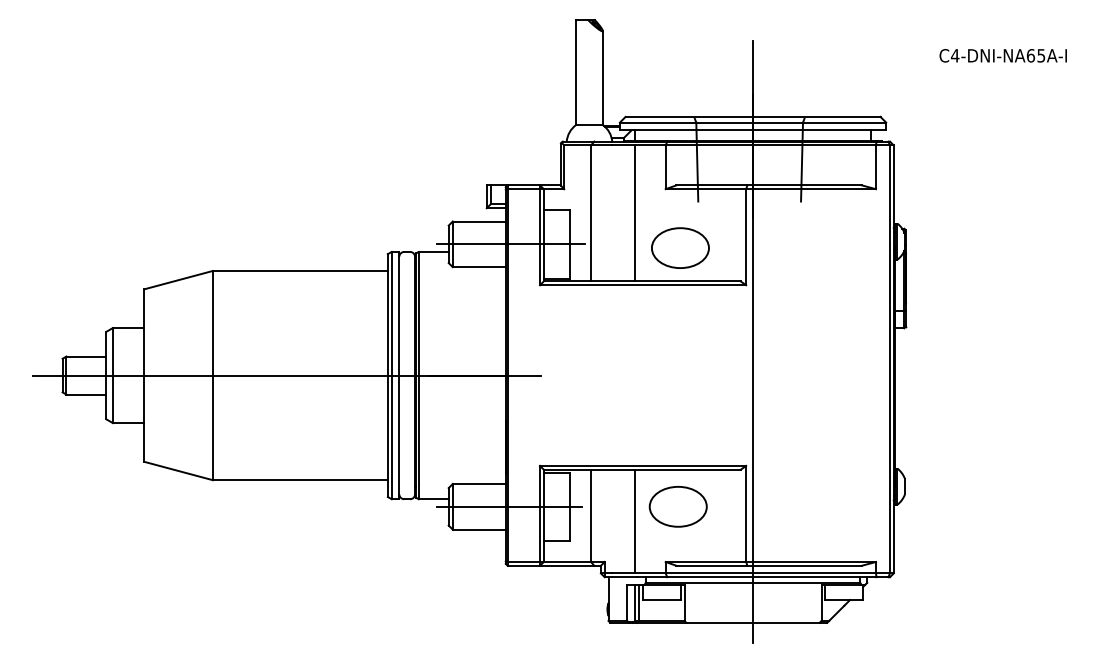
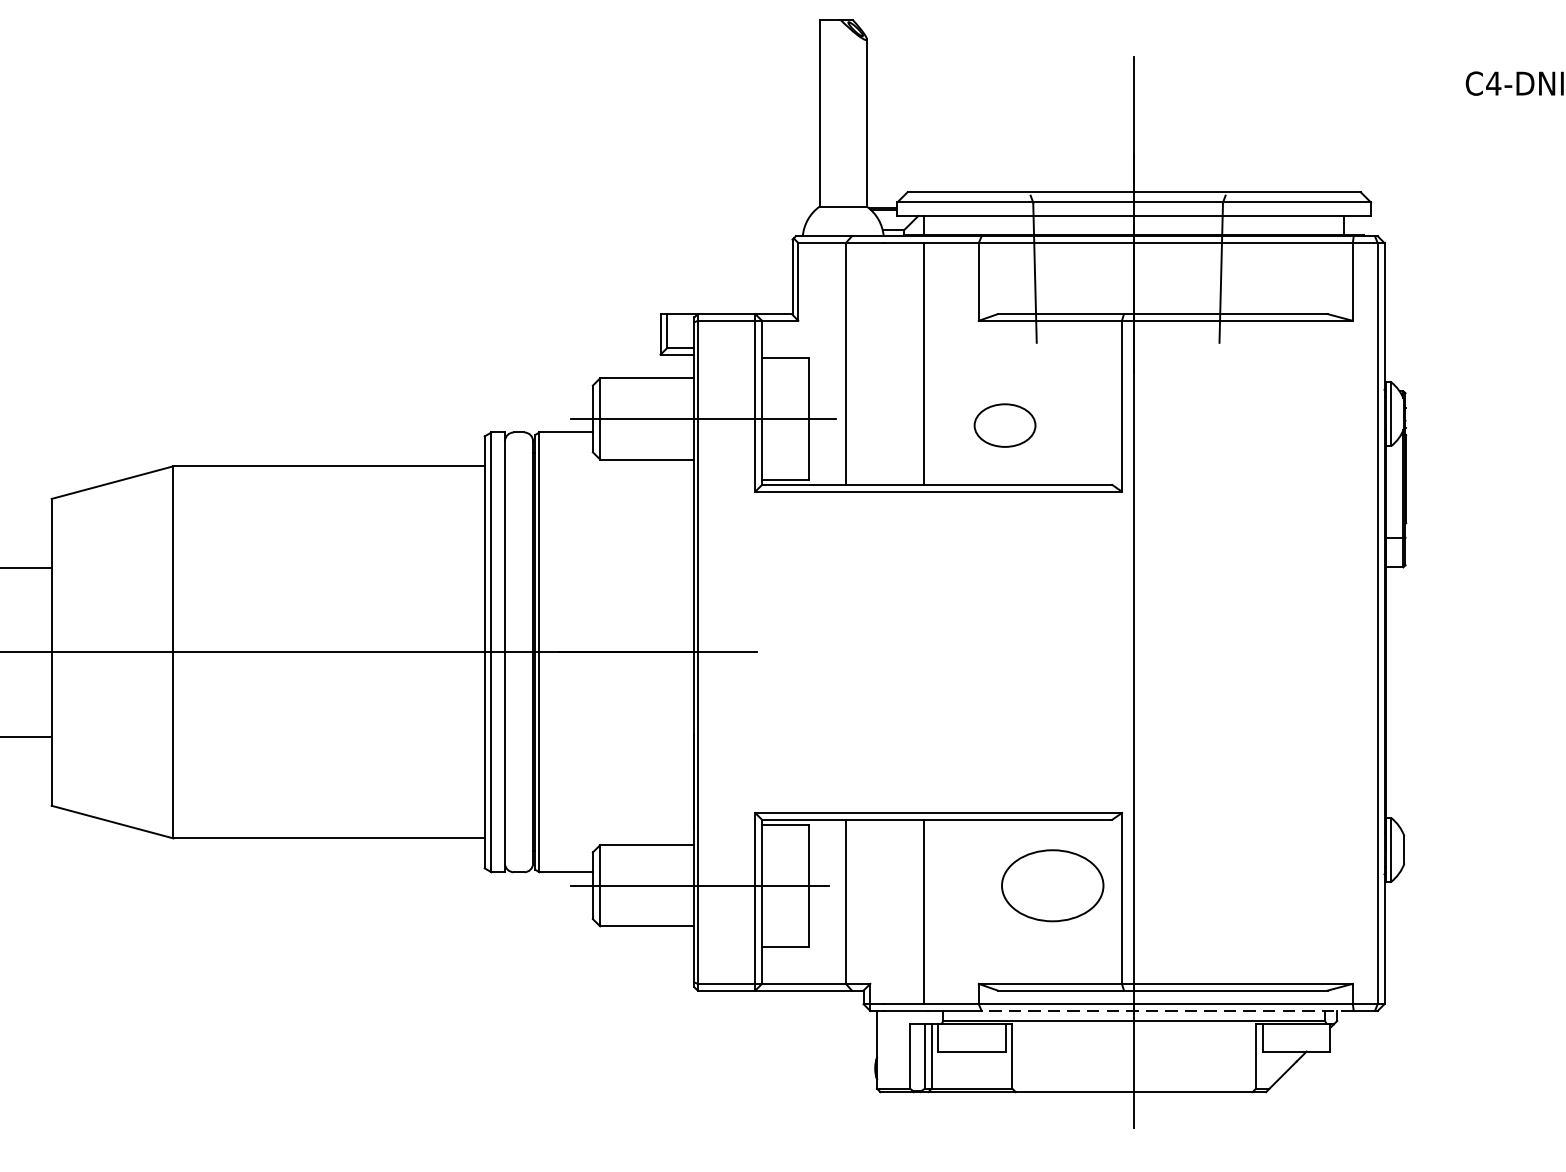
part: (680, 247) -> (1005, 424), size x0.6
part: (677, 506) -> (1051, 885), moved
line: (771, 577) -> (1166, 1011), solid -> dashed

